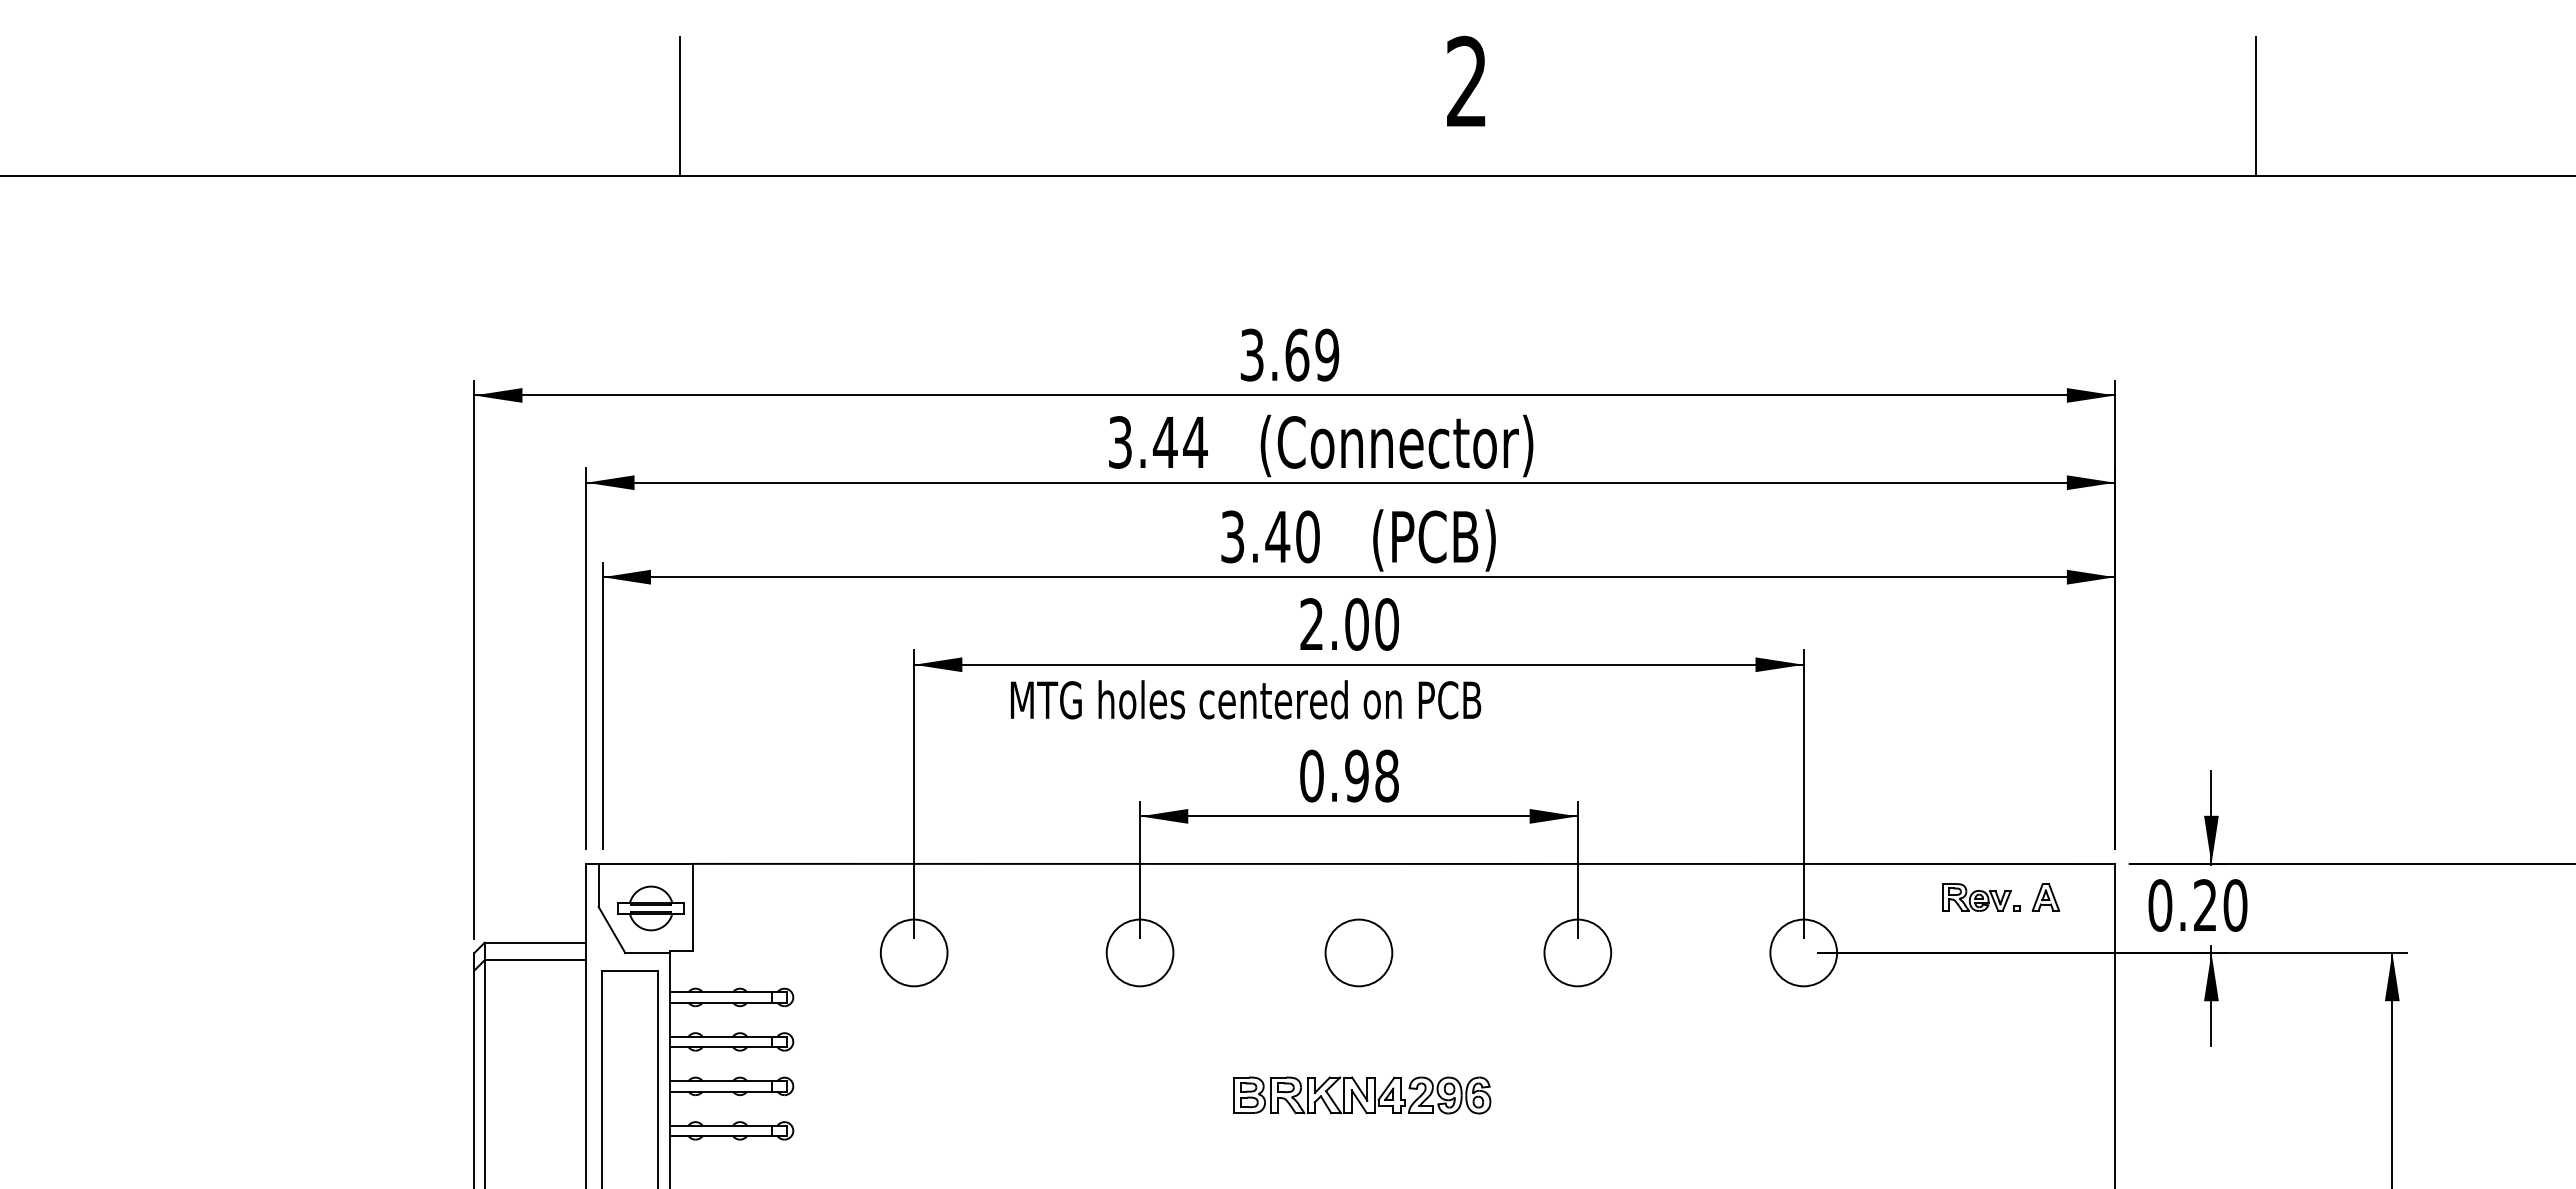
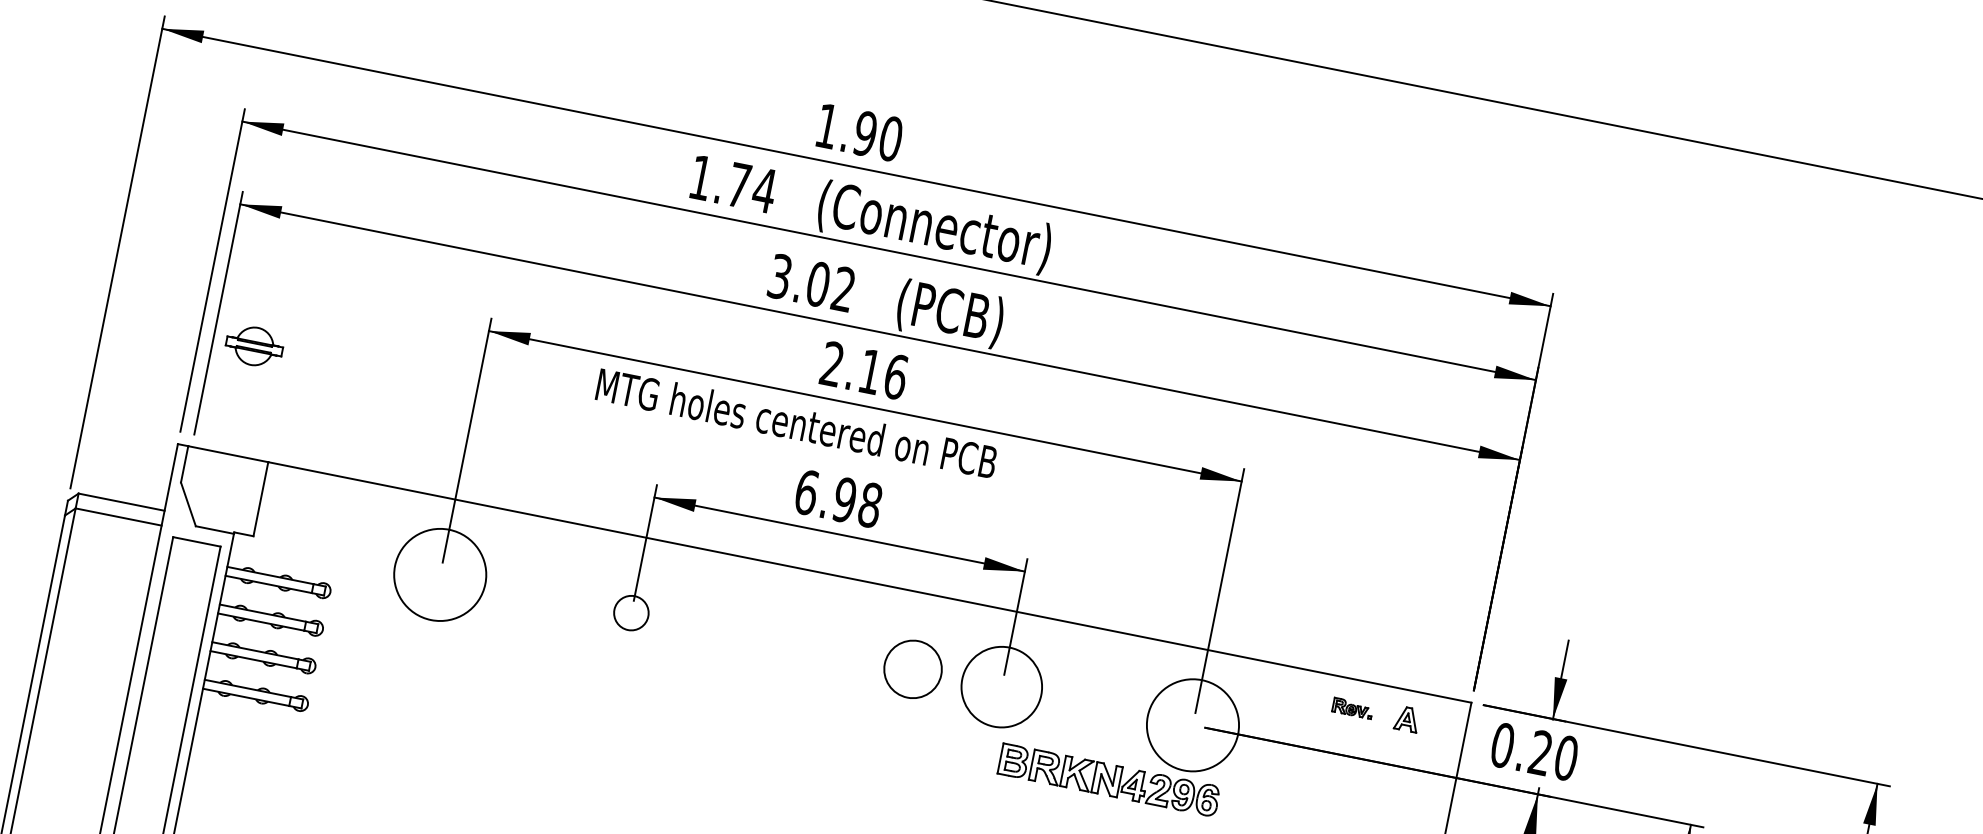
line: (2255, 105) -> (1718, 84), removed
text: (1289, 354) -> (859, 131), 3.69 -> 1.90
text: (1143, 442) -> (720, 181), 3.44 -> 1.74
text: (1292, 536) -> (830, 286), 3.40 -> 3.02
text: (1372, 624) -> (883, 374), 2.00 -> 2.16
text: (1245, 699) -> (796, 423), moved
text: (1312, 775) -> (807, 492), 0.98 -> 6.98
part: (1981, 897) -> (1352, 708), size x0.6
part: (650, 908) -> (253, 346), moved
circle: (913, 952) -> (439, 574), size x1.6
circle: (1139, 952) -> (630, 612), size x0.6
circle: (1358, 952) -> (912, 668), moved
circle: (1577, 952) -> (1001, 686), size x1.4
circle: (1803, 952) -> (1192, 724), size x1.6
part: (1362, 1095) -> (1109, 780), moved

